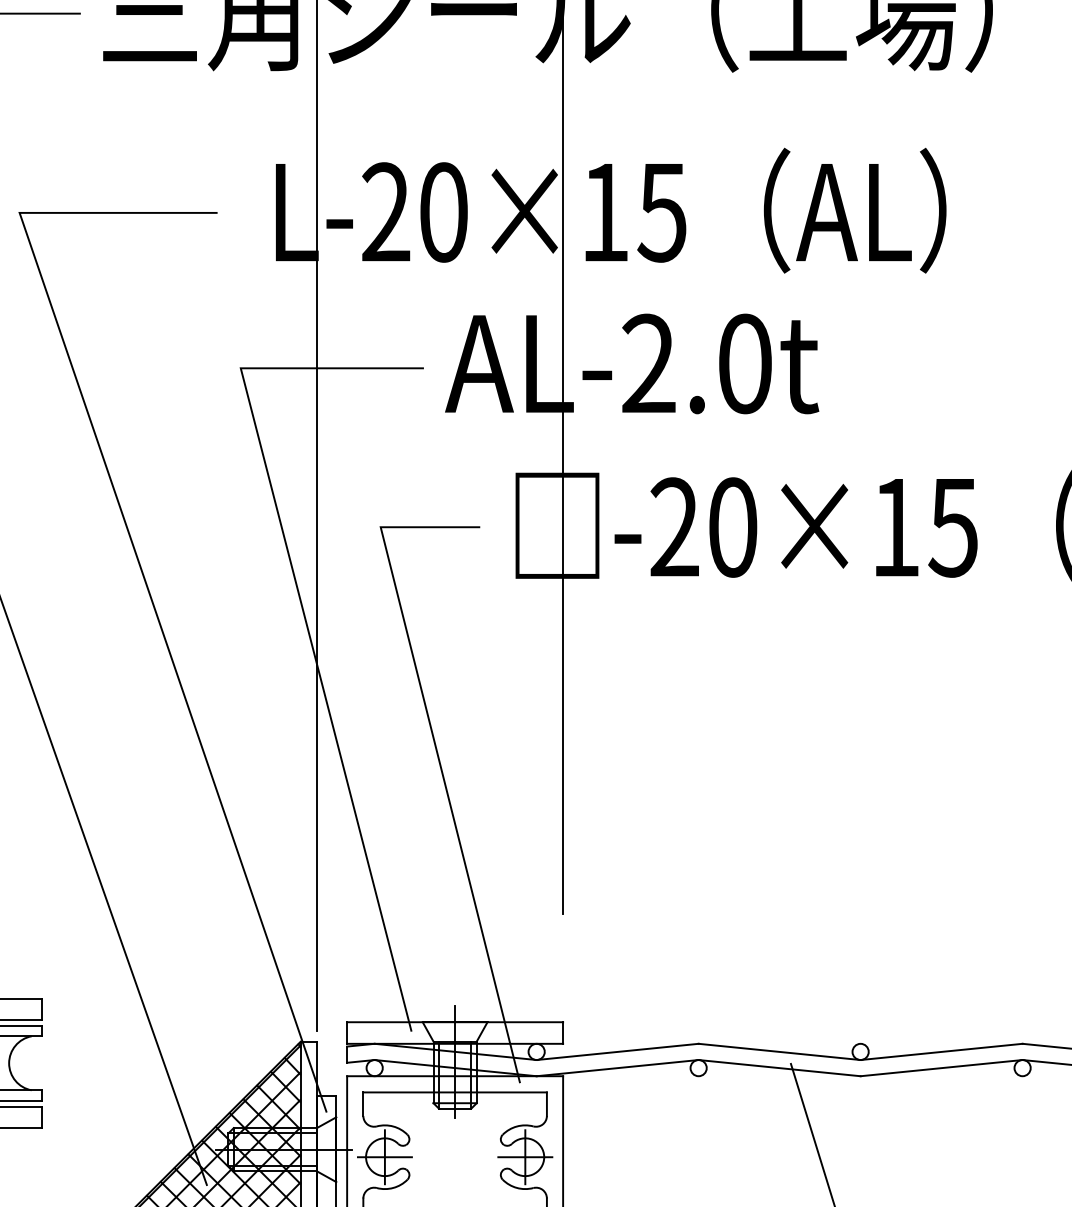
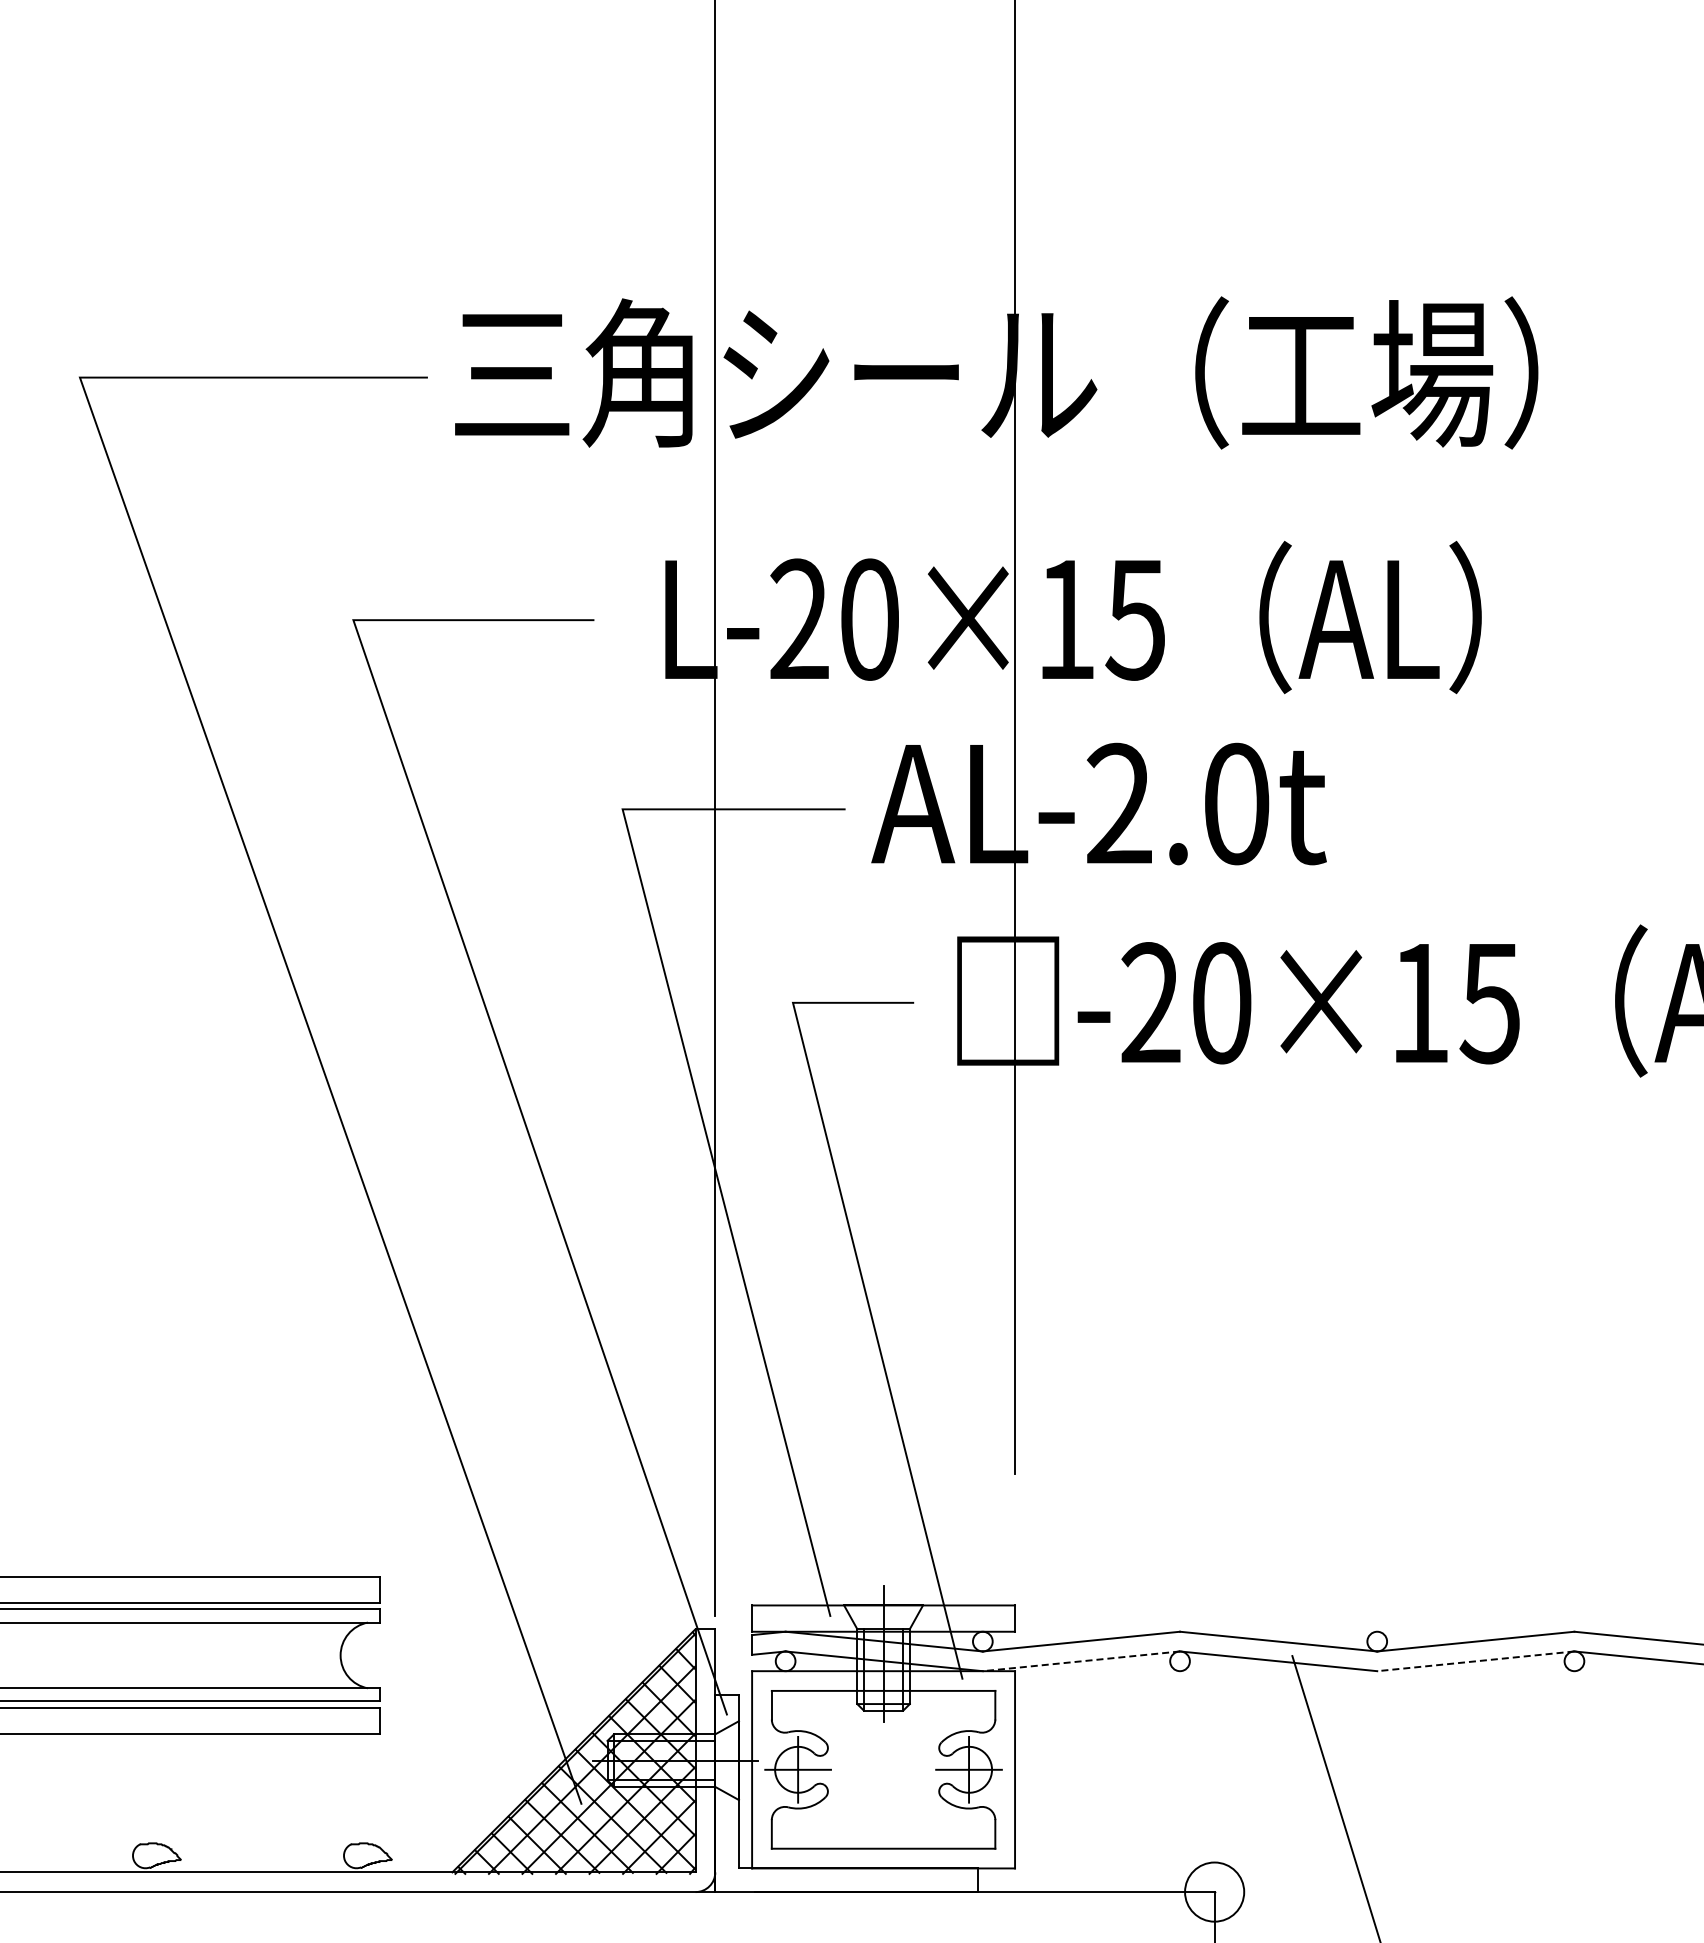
line: (616, 1068) -> (1080, 1661), solid -> dashed
line: (941, 1068) -> (1475, 1661), solid -> dashed

